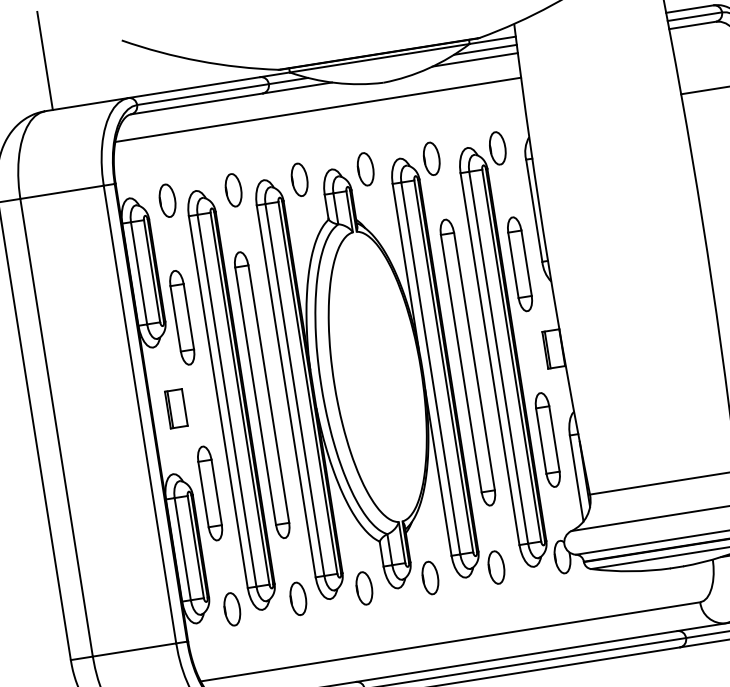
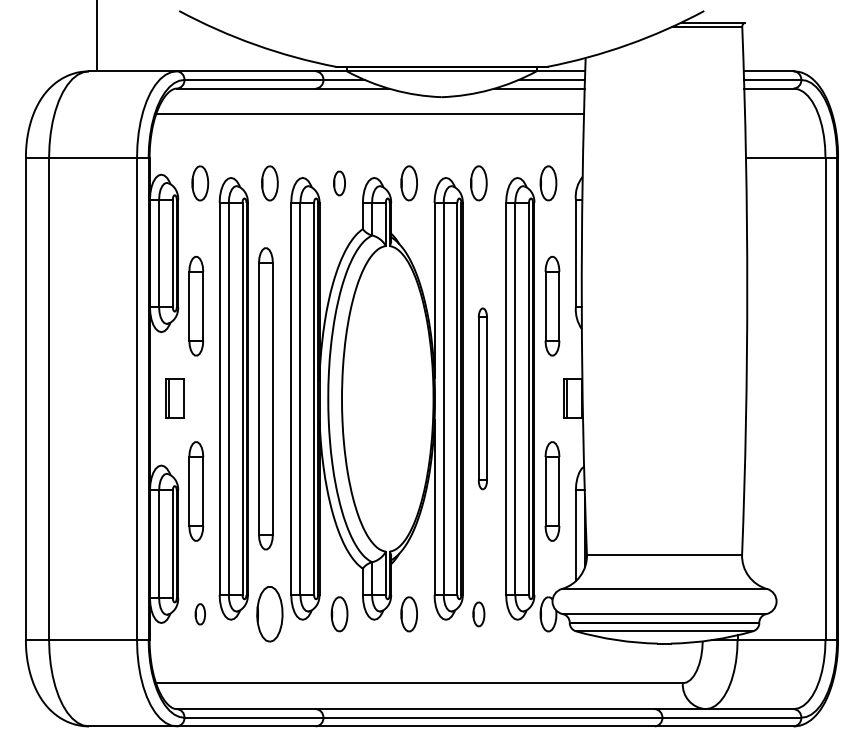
part: (299, 179) -> (339, 183), size x0.7
part: (467, 362) -> (482, 398), size x0.6
part: (496, 567) -> (478, 614), size x0.7
part: (297, 599) -> (269, 614), size x1.6
part: (232, 609) -> (200, 614), size x0.6

